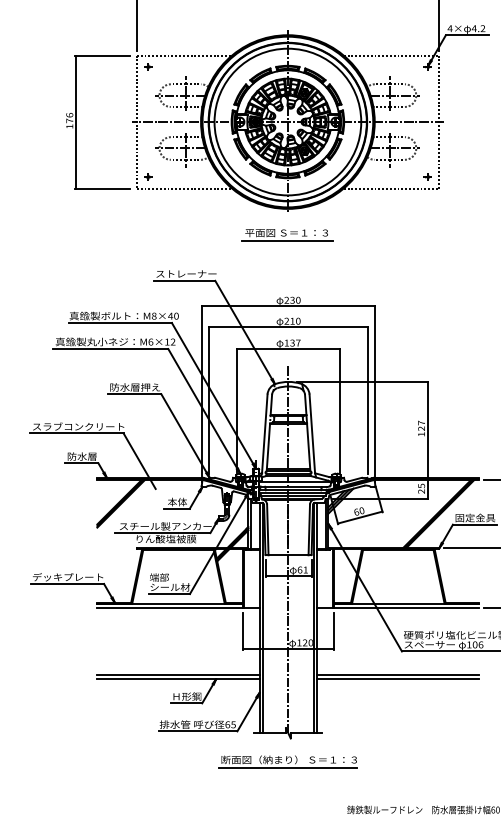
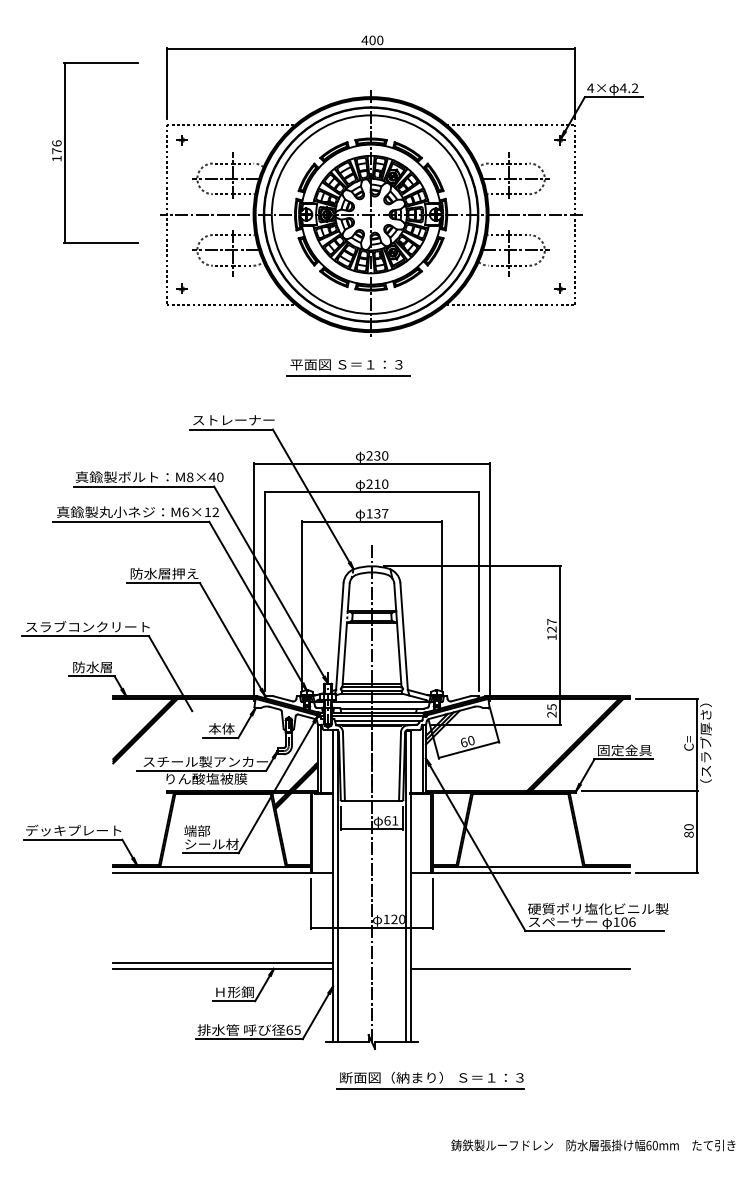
part: (76, 121) -> (65, 152), moved
part: (288, 235) -> (348, 367), moved
line: (398, 674) -> (520, 962), removed
part: (288, 761) -> (430, 1080), moved

